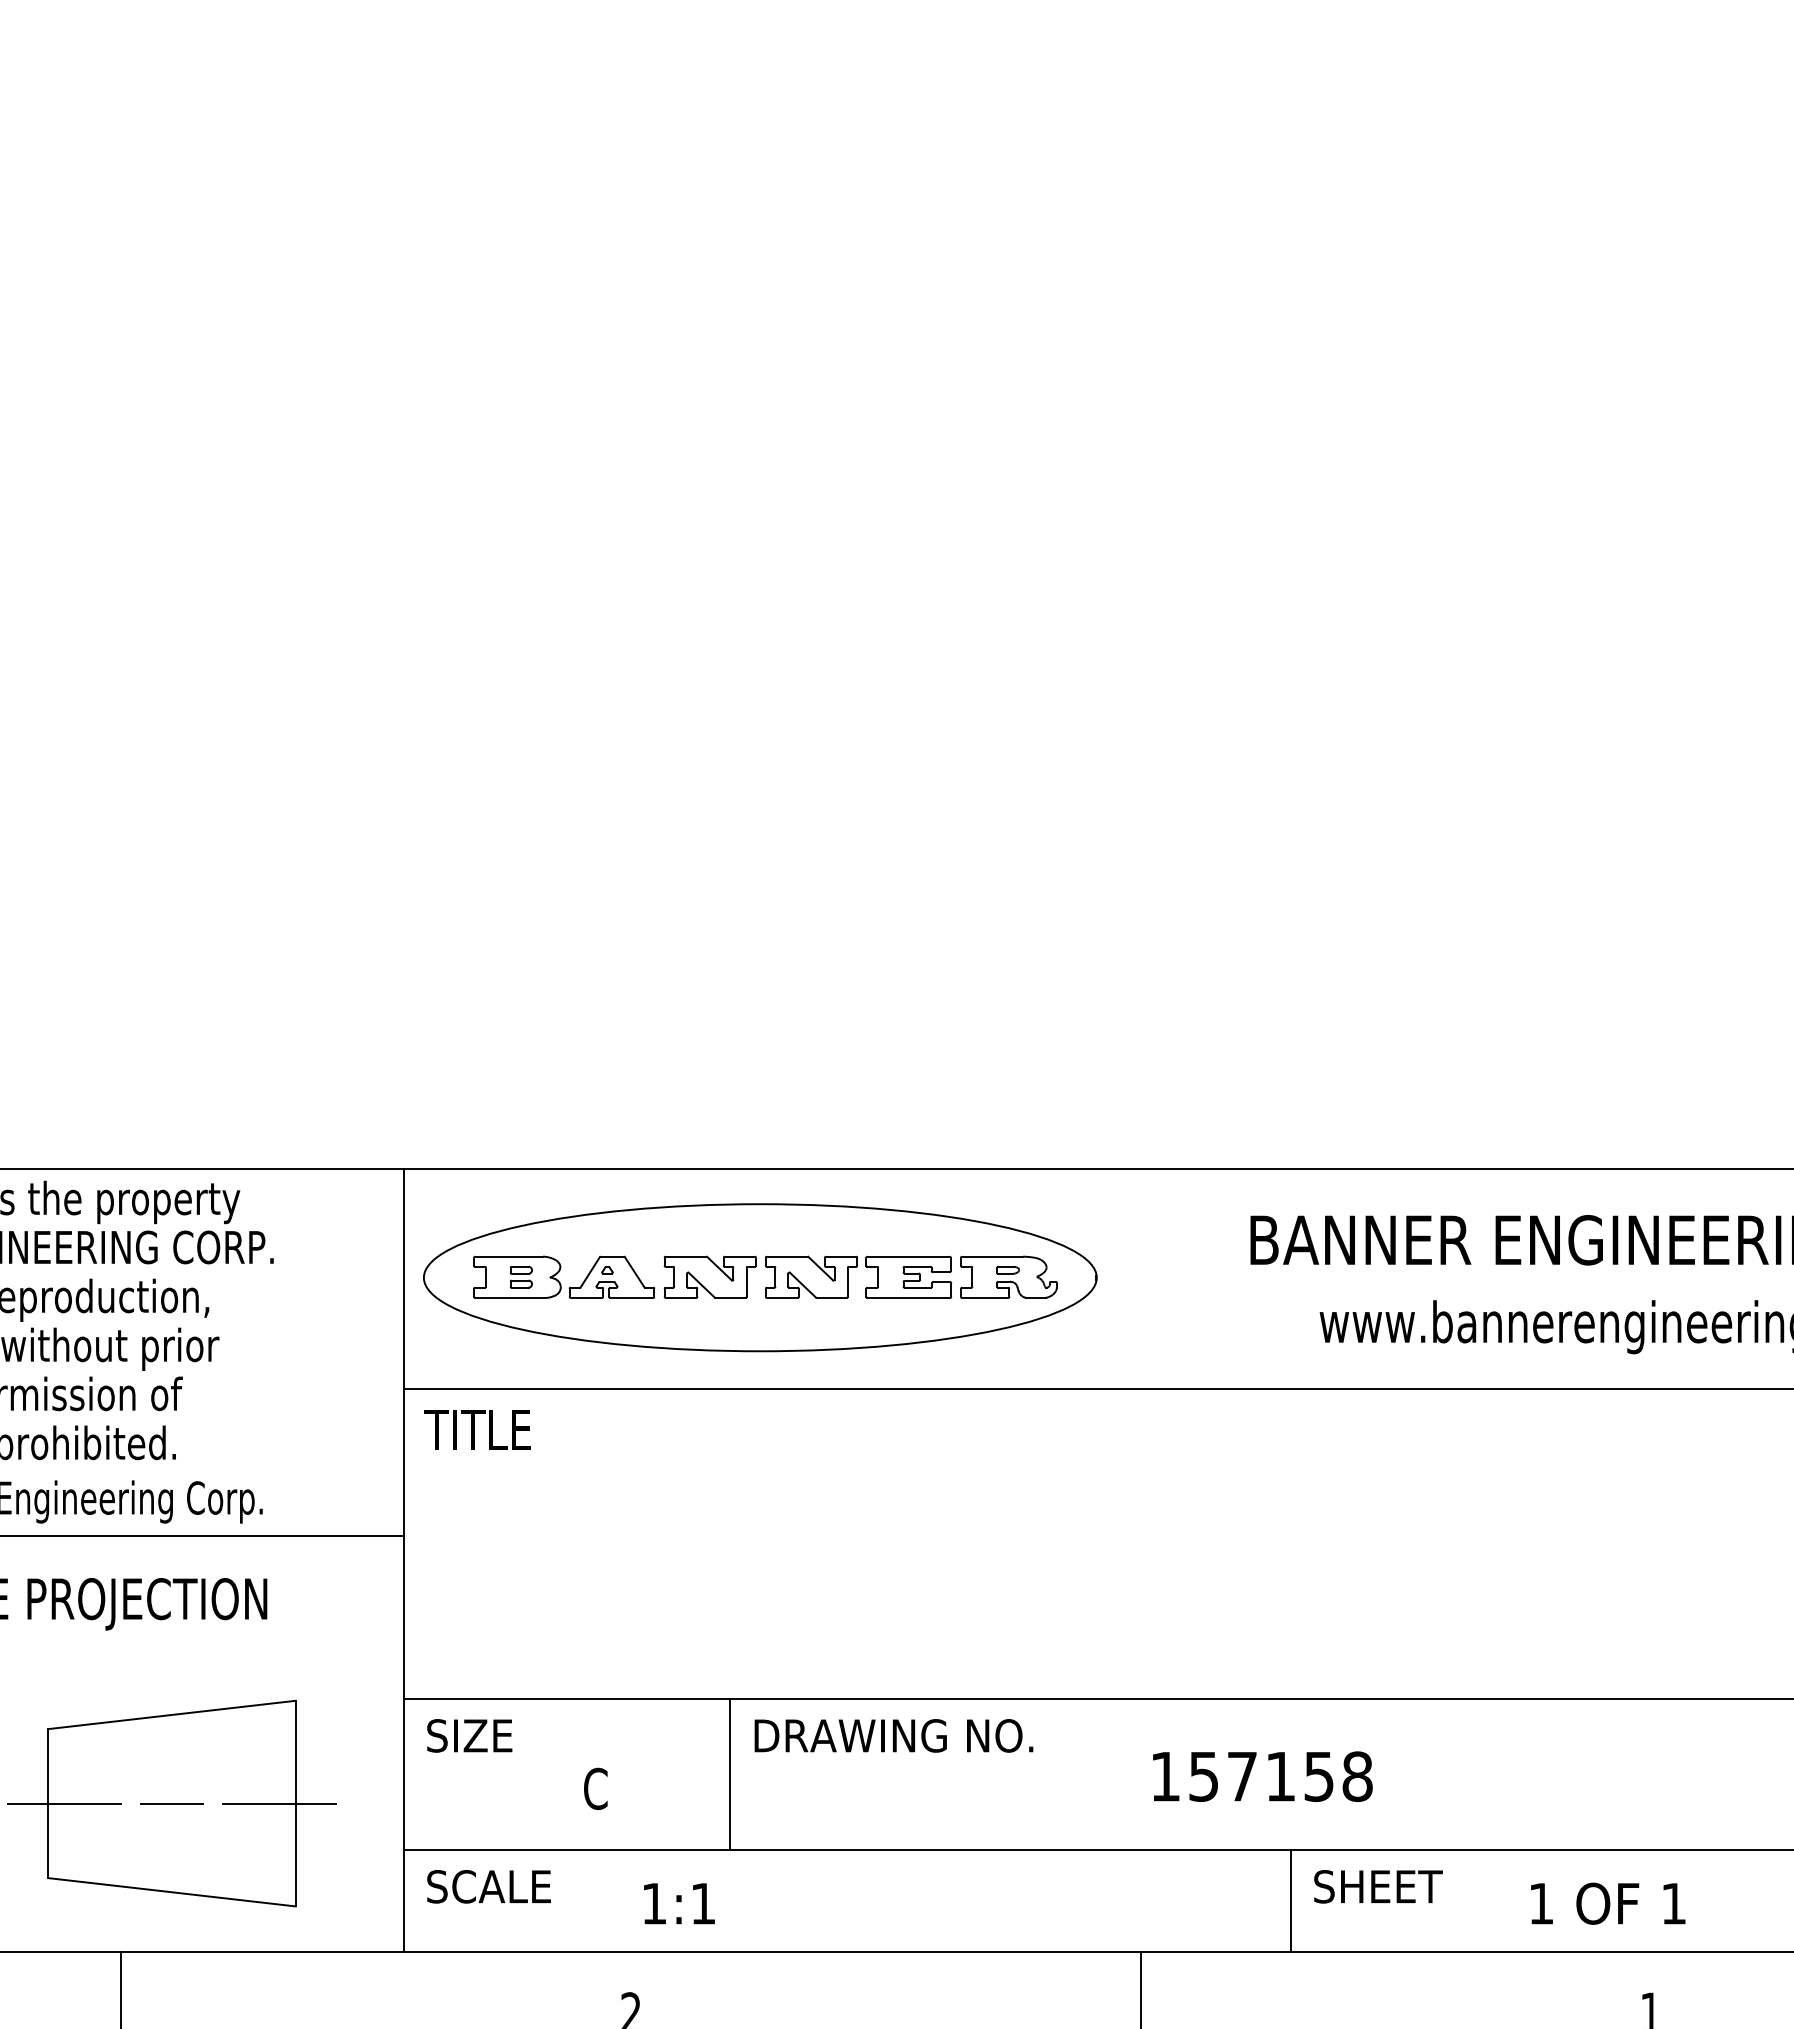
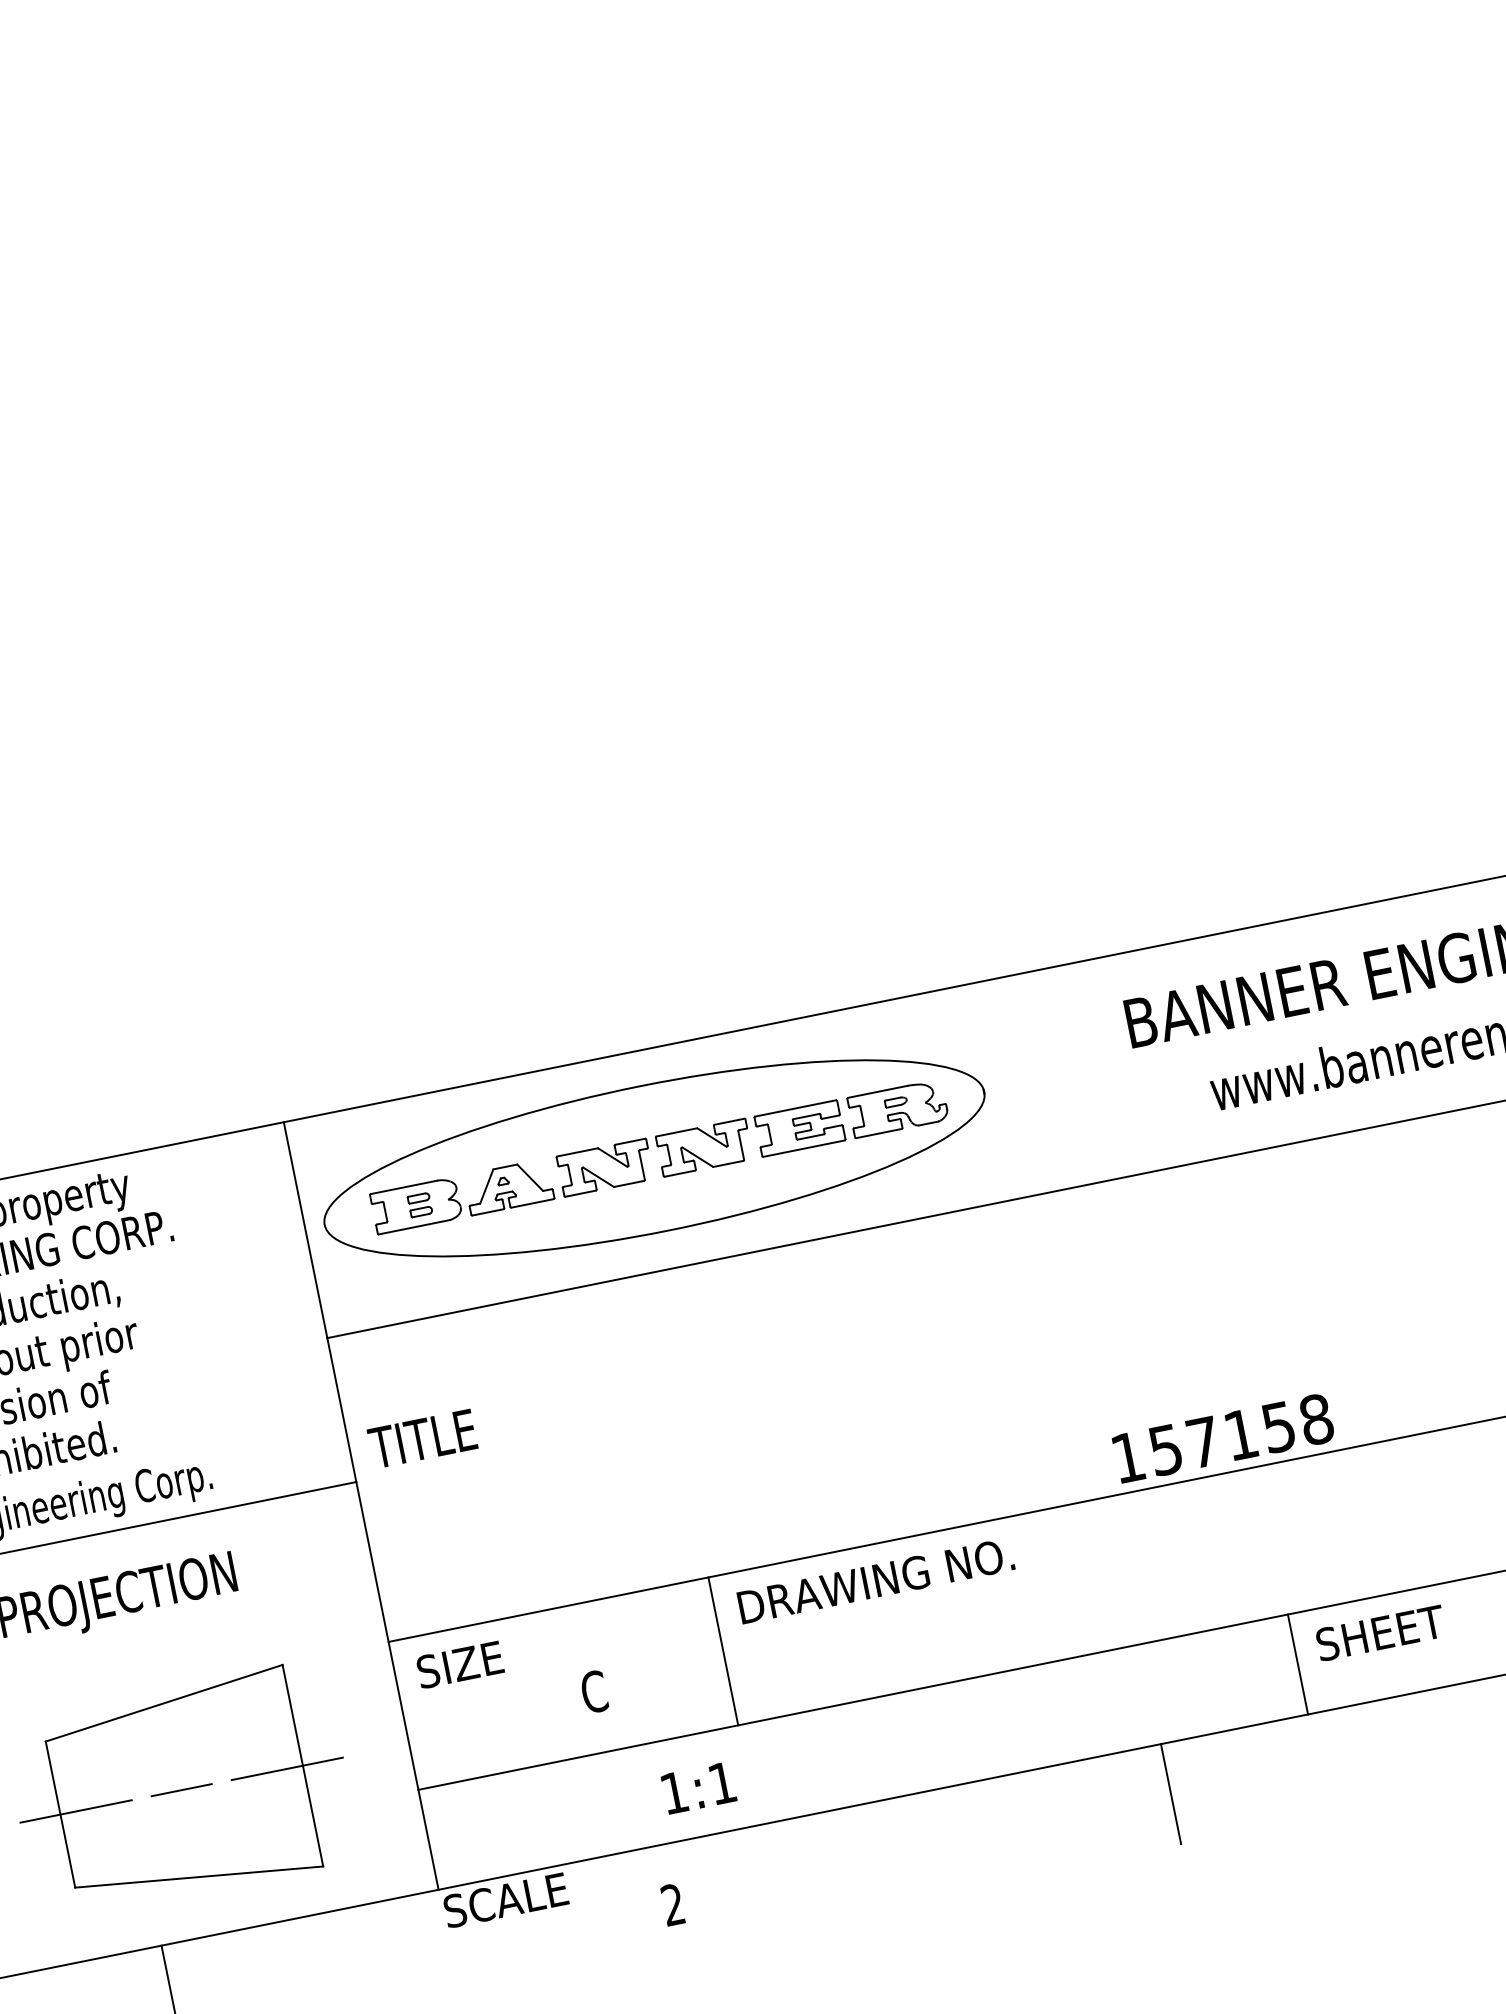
text: (477, 1429) -> (422, 1438), moved
text: (1262, 1776) -> (1223, 1438), moved
text: (488, 1886) -> (505, 1900), moved

